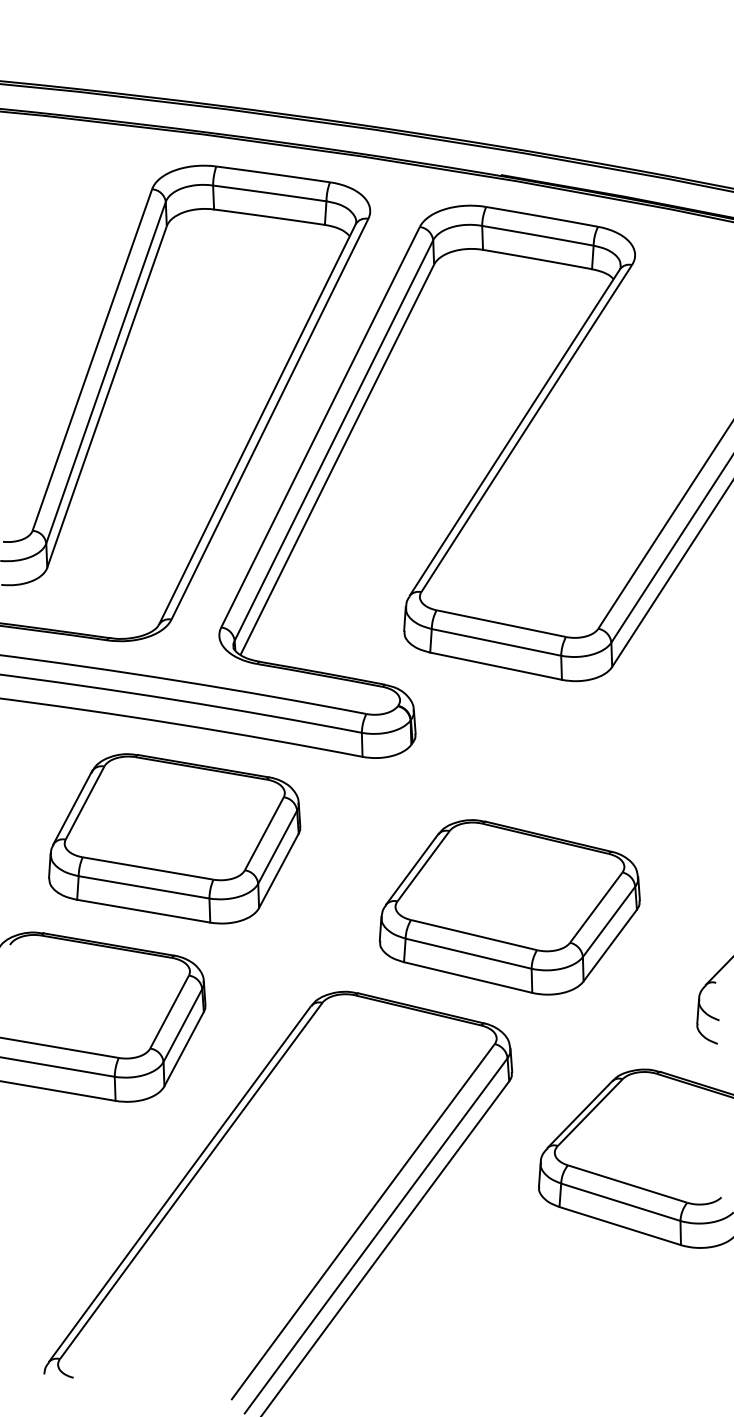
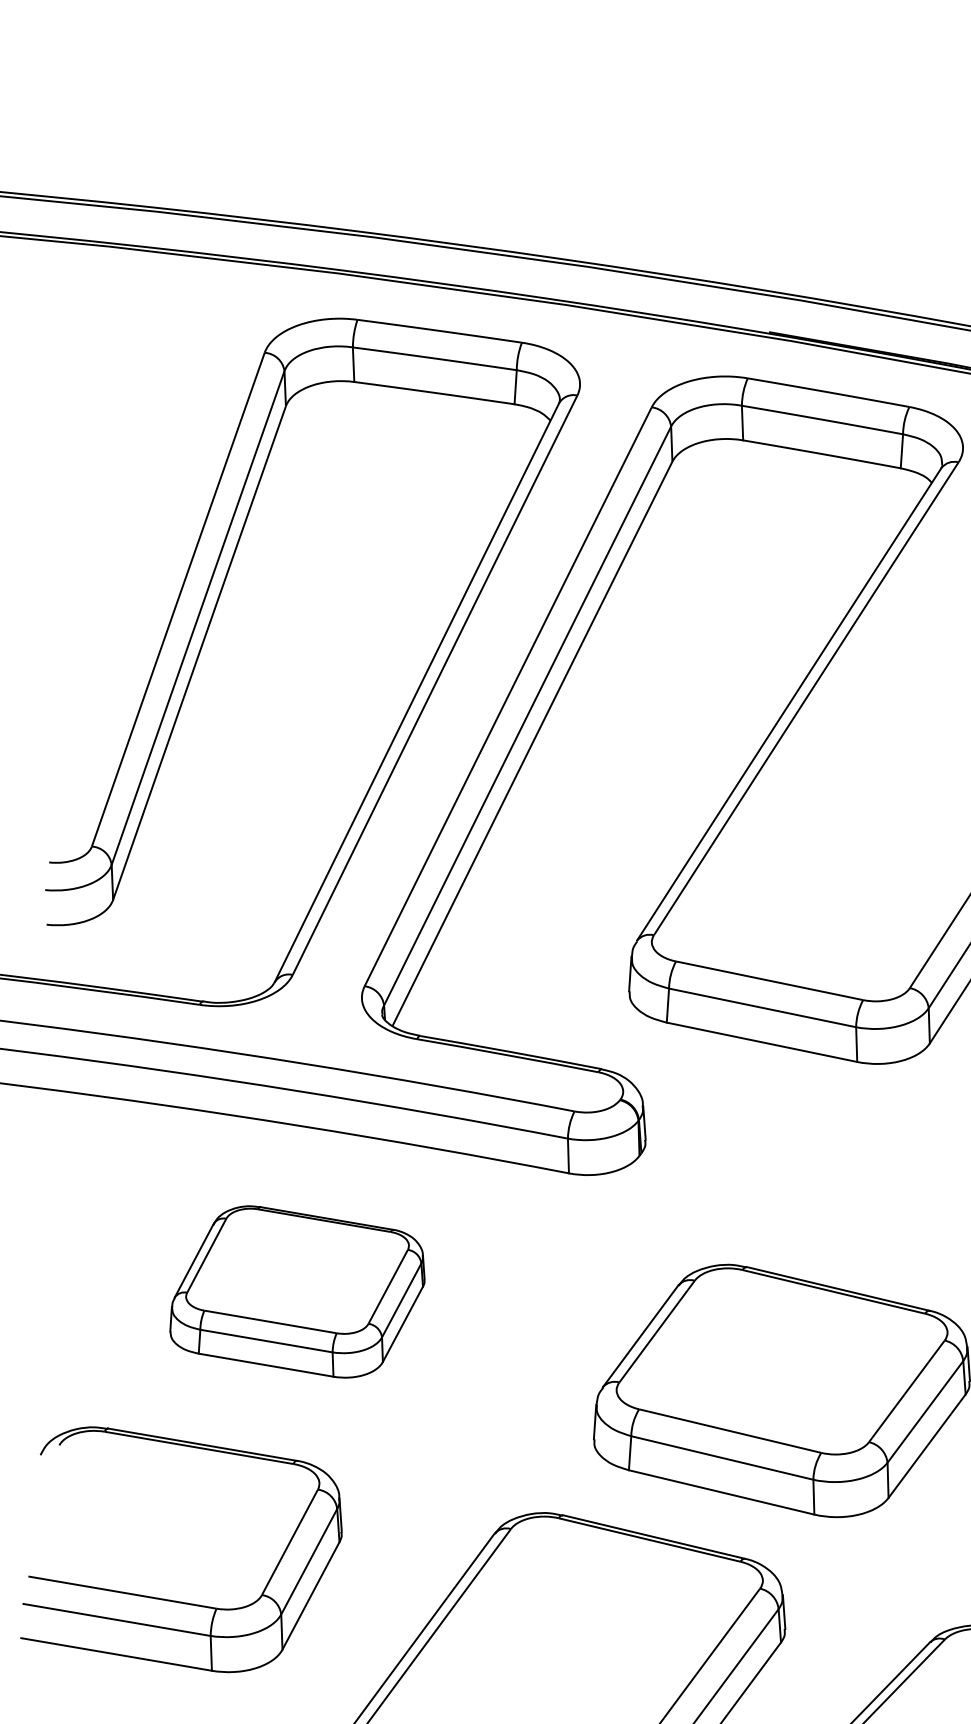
part: (174, 838) -> (297, 1291), size x0.7

